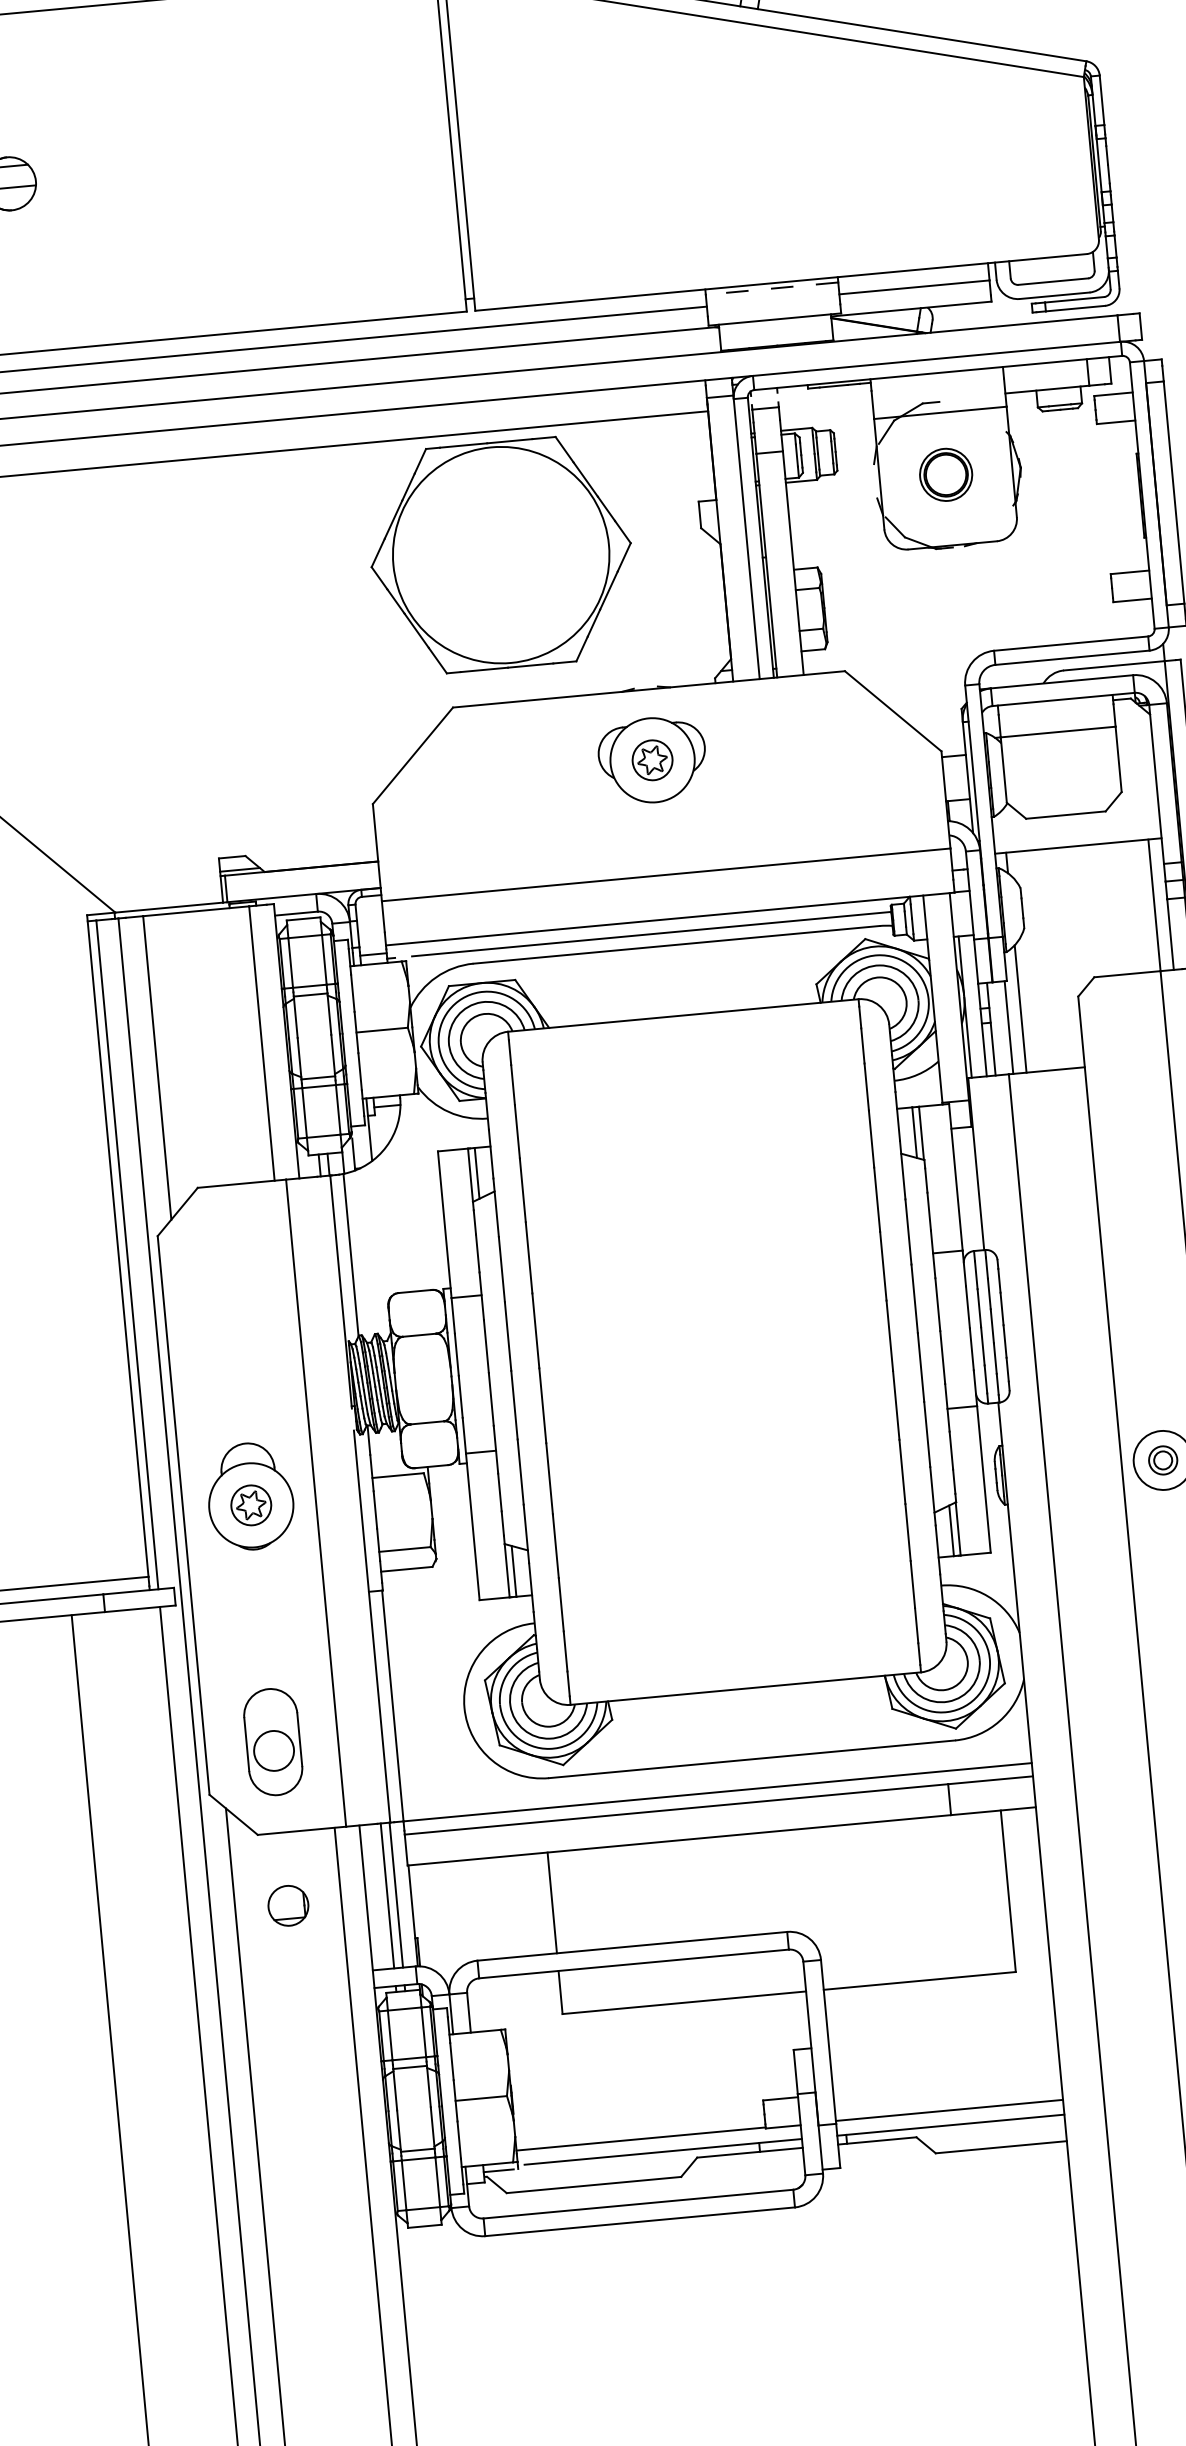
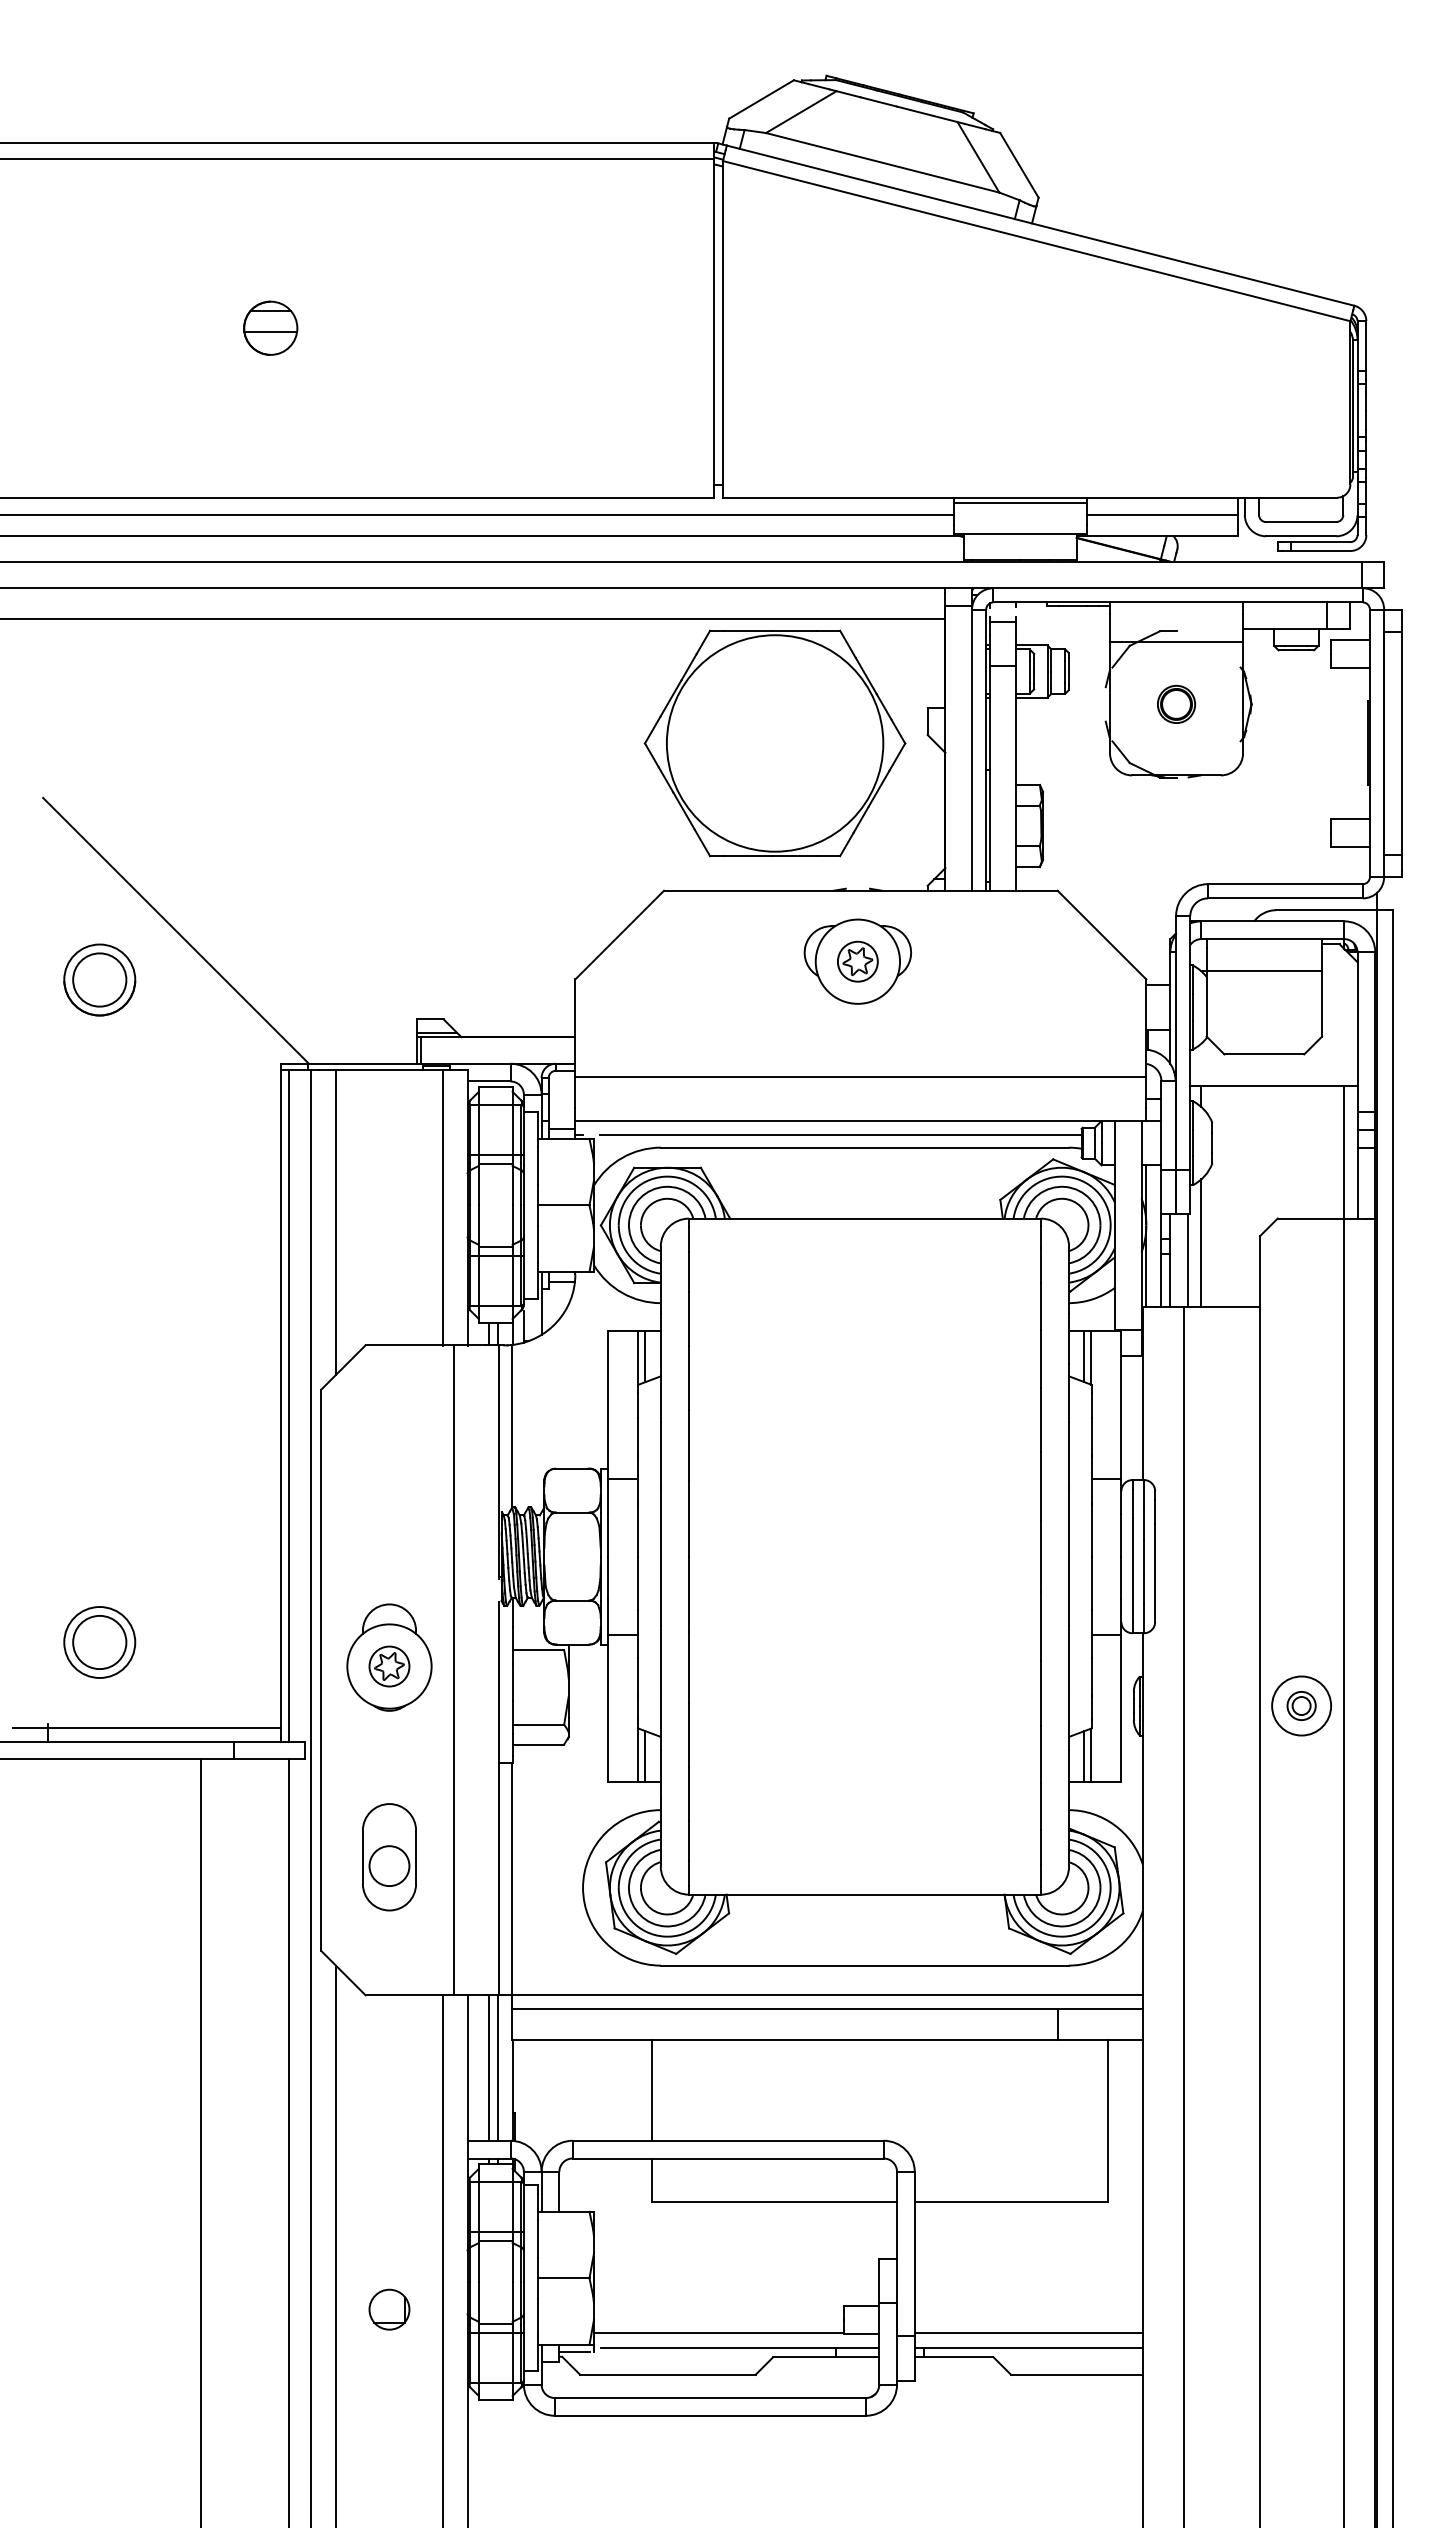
line: (772, 289) -> (1020, 503), dashed -> solid
part: (945, 473) -> (1176, 703), size x0.71
part: (500, 555) -> (774, 743), moved
part: (273, 1742) -> (389, 1857), moved
part: (288, 1905) -> (389, 2309), moved

